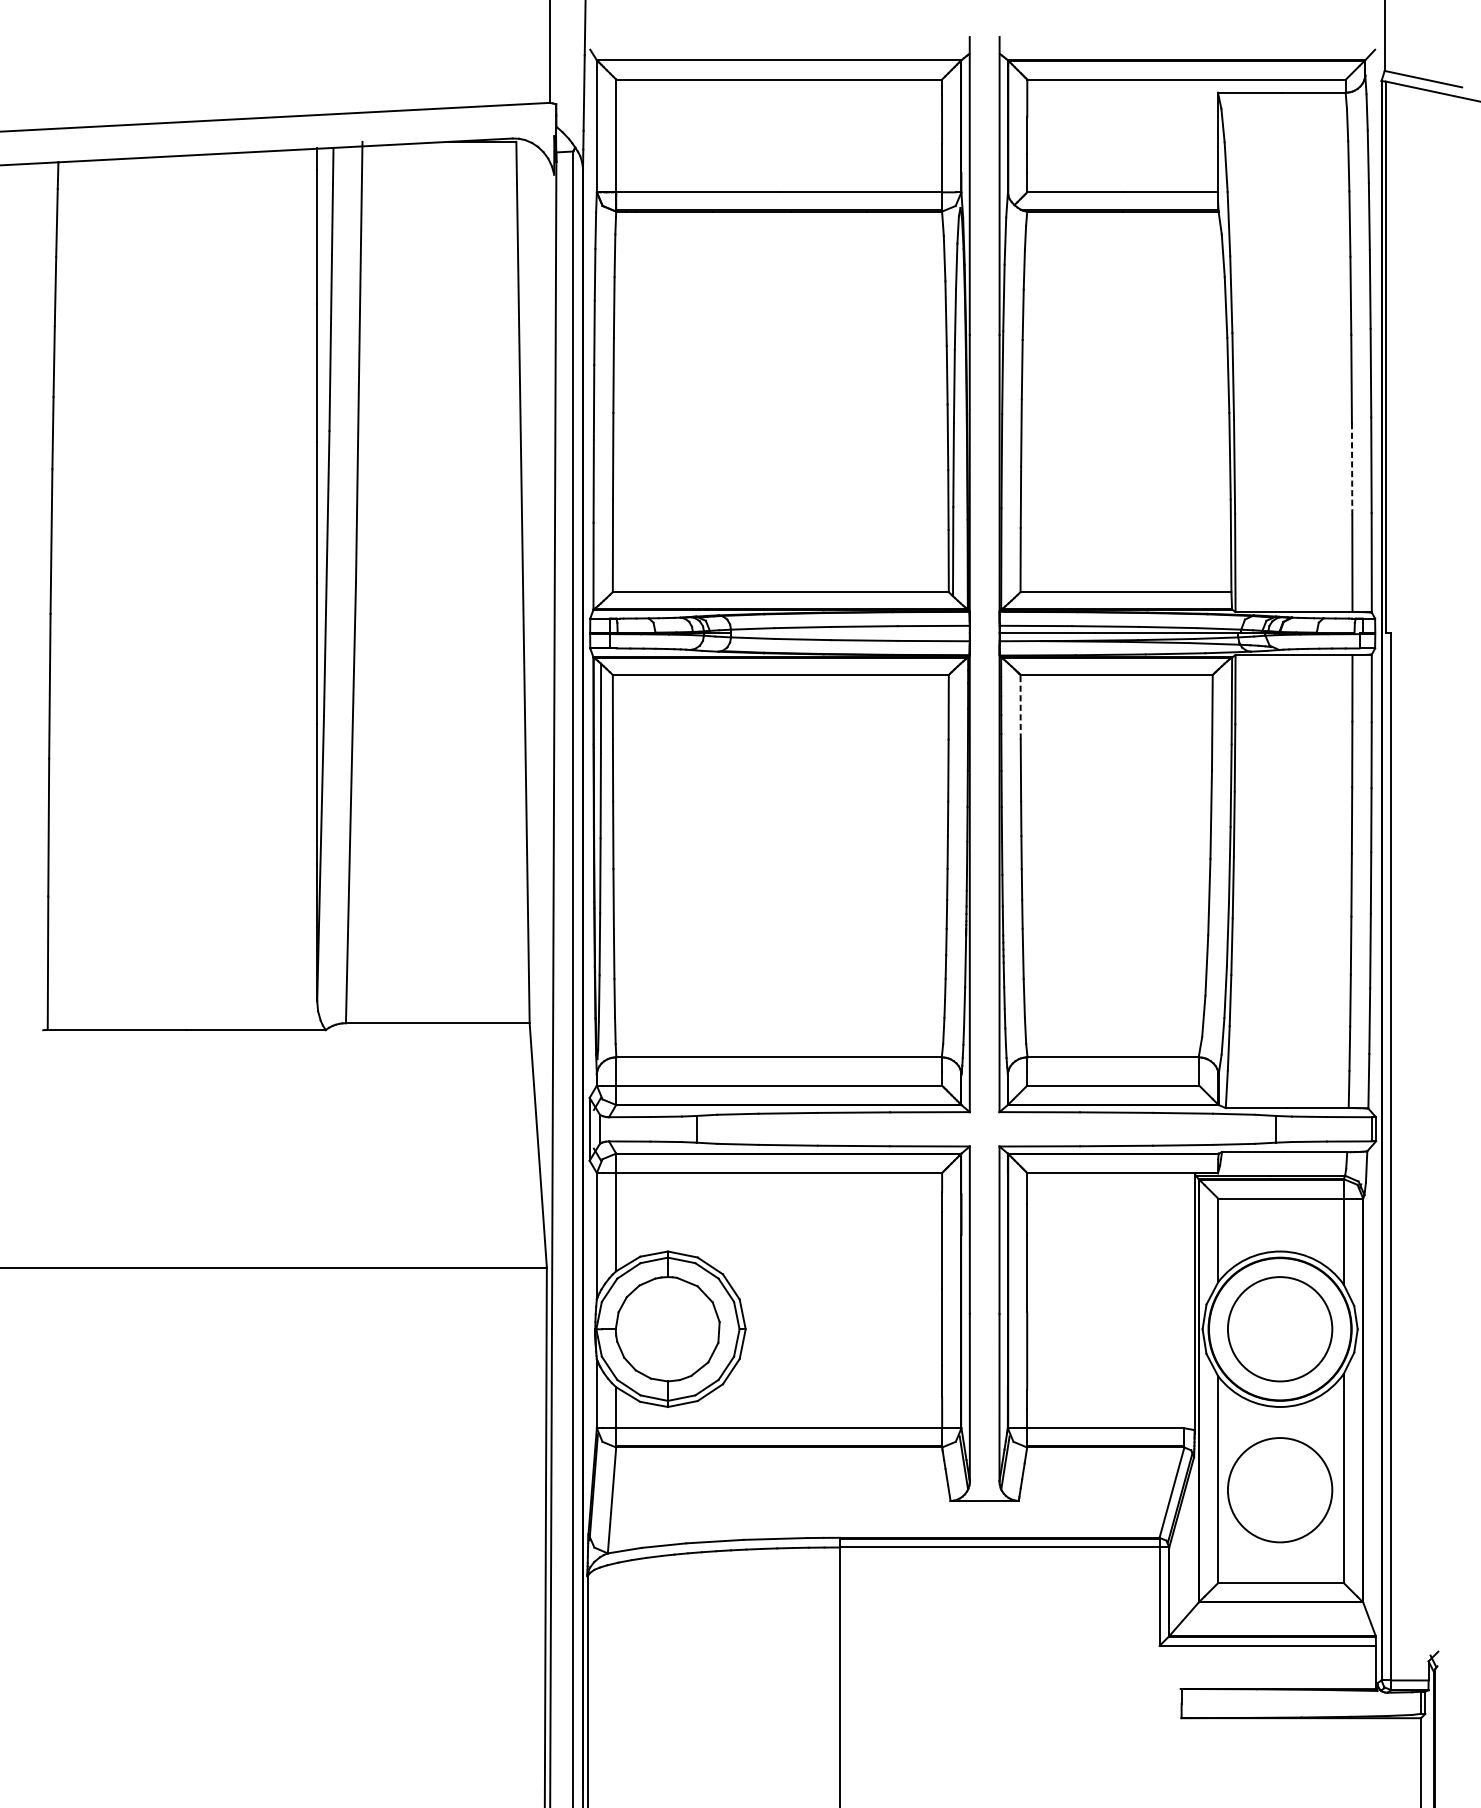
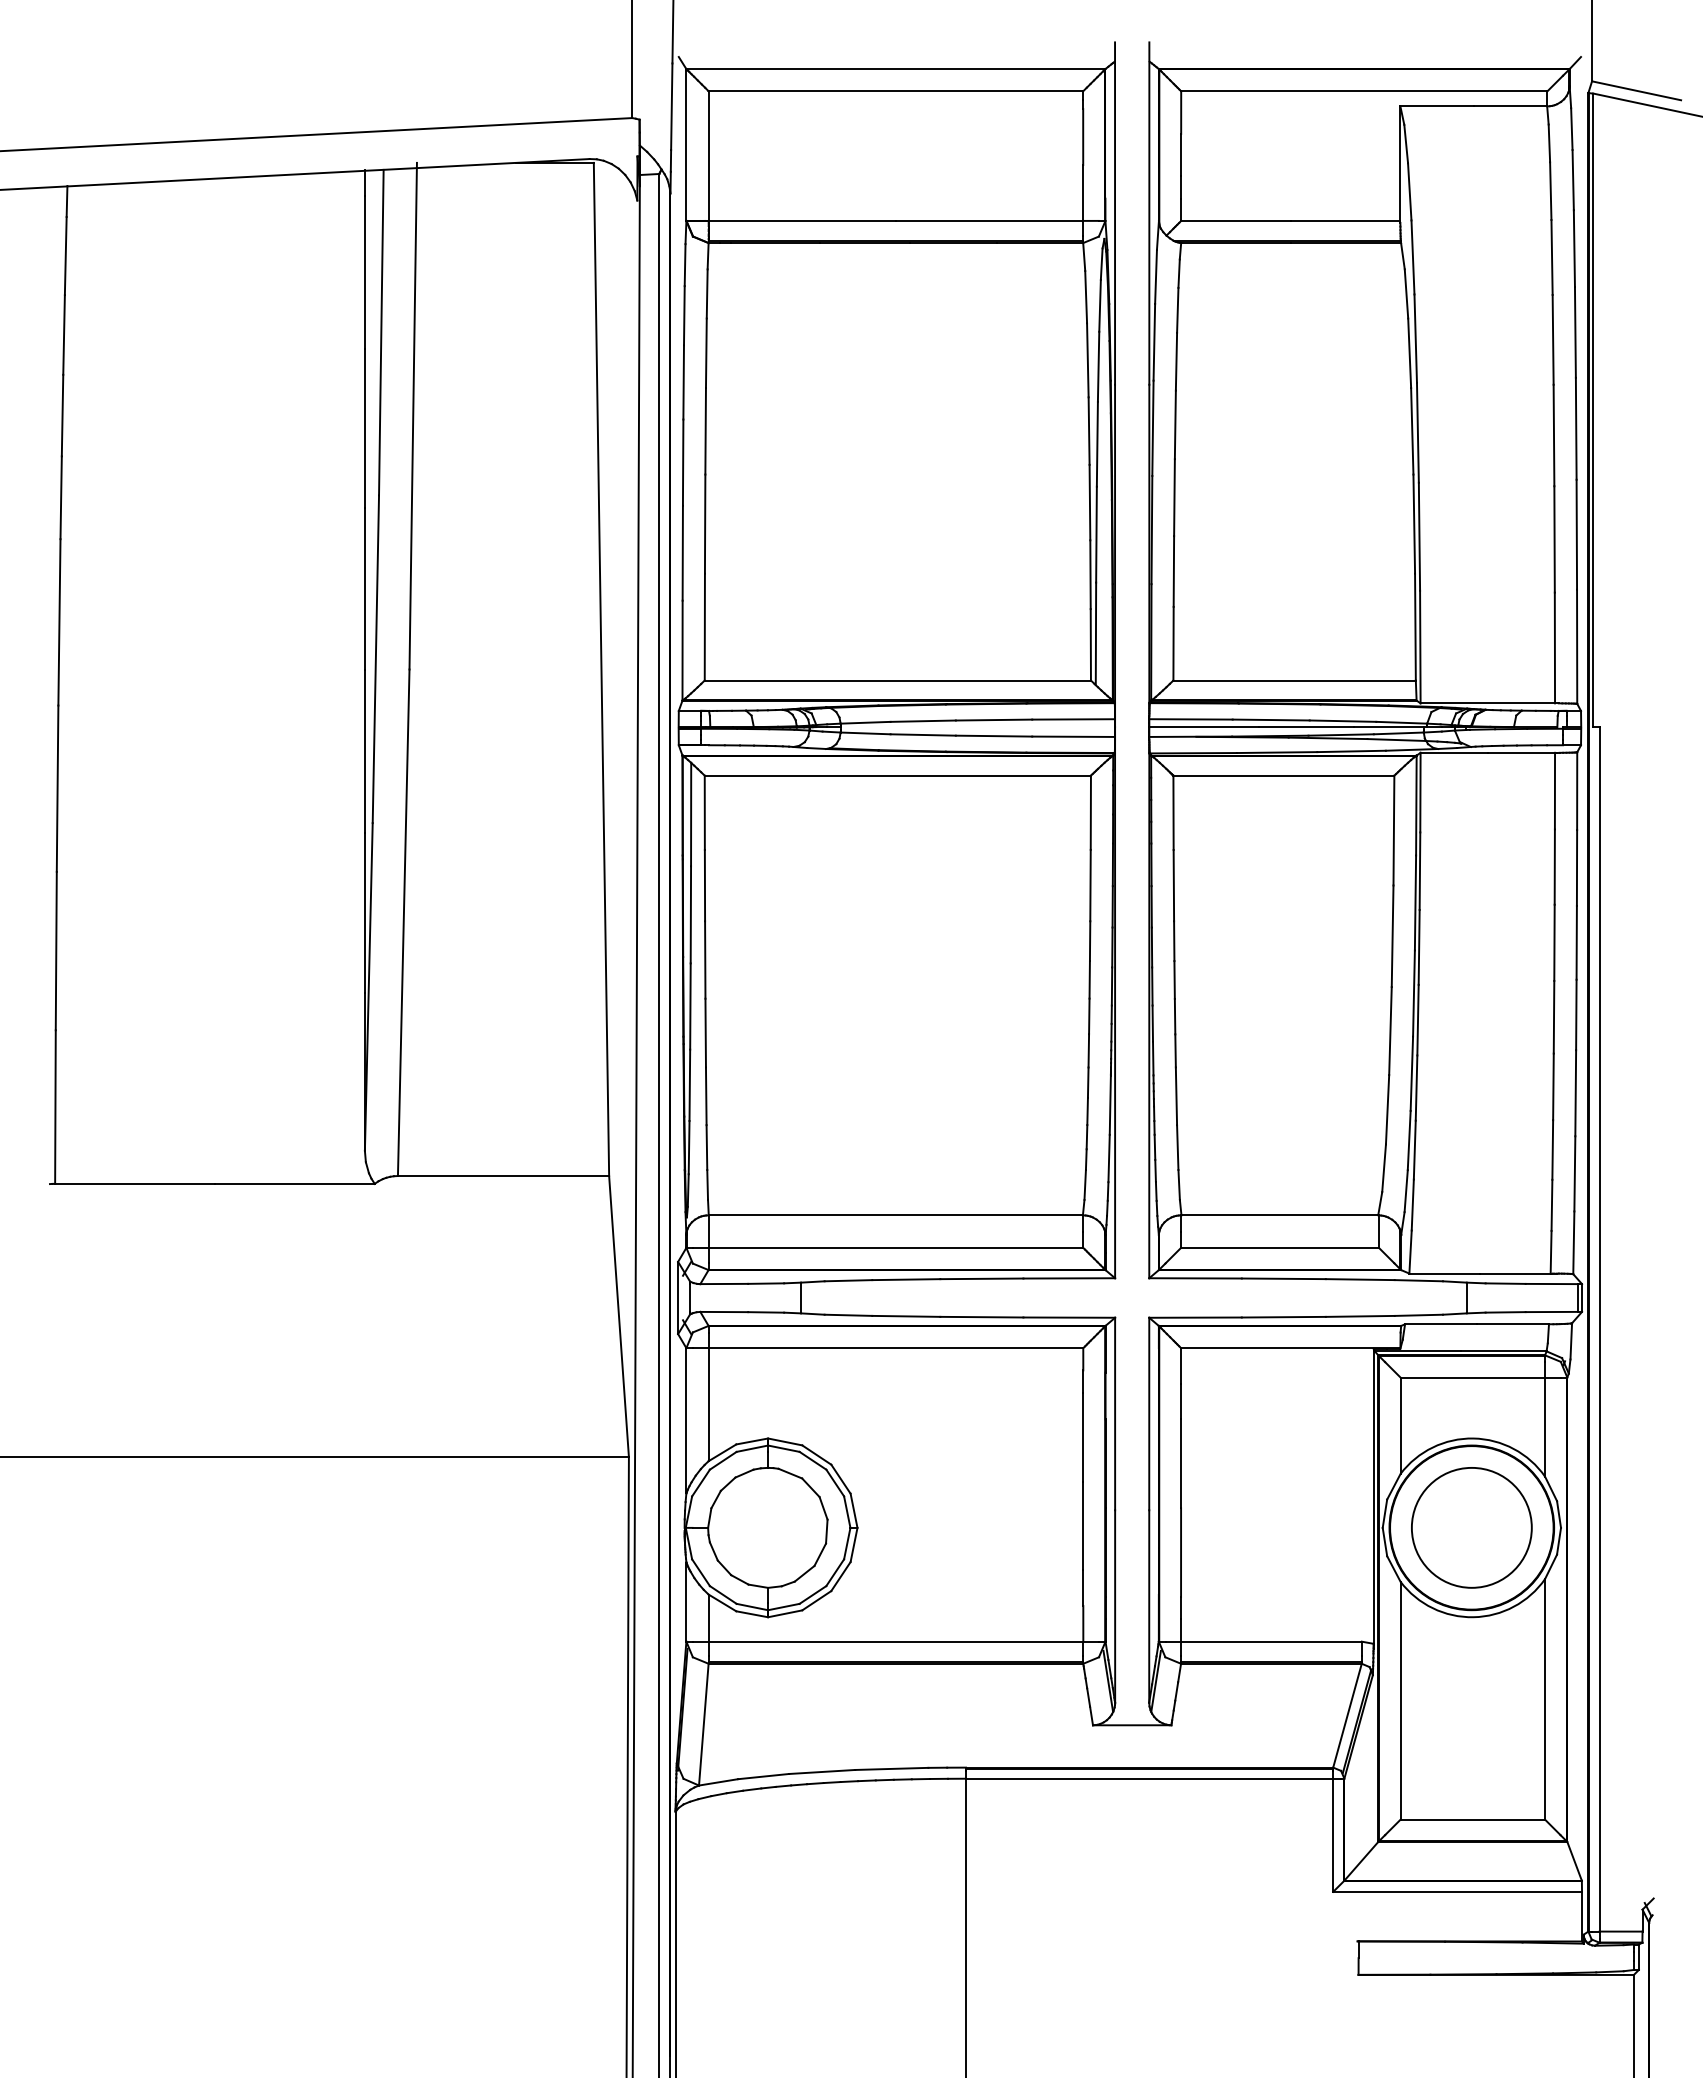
line: (1352, 469) -> (1554, 539), dashed -> solid
line: (1020, 706) -> (1173, 812), dashed -> solid
circle: (1279, 1489) -> (1471, 1712), removed

